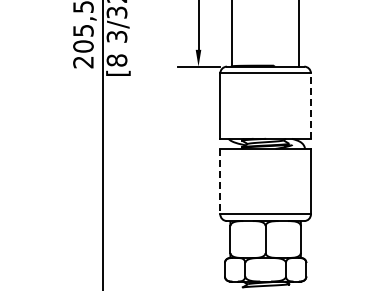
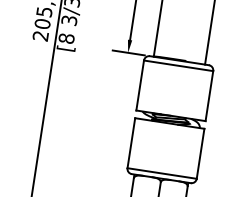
line: (310, 106) -> (209, 96), dashed -> solid
line: (220, 181) -> (131, 143), dashed -> solid

